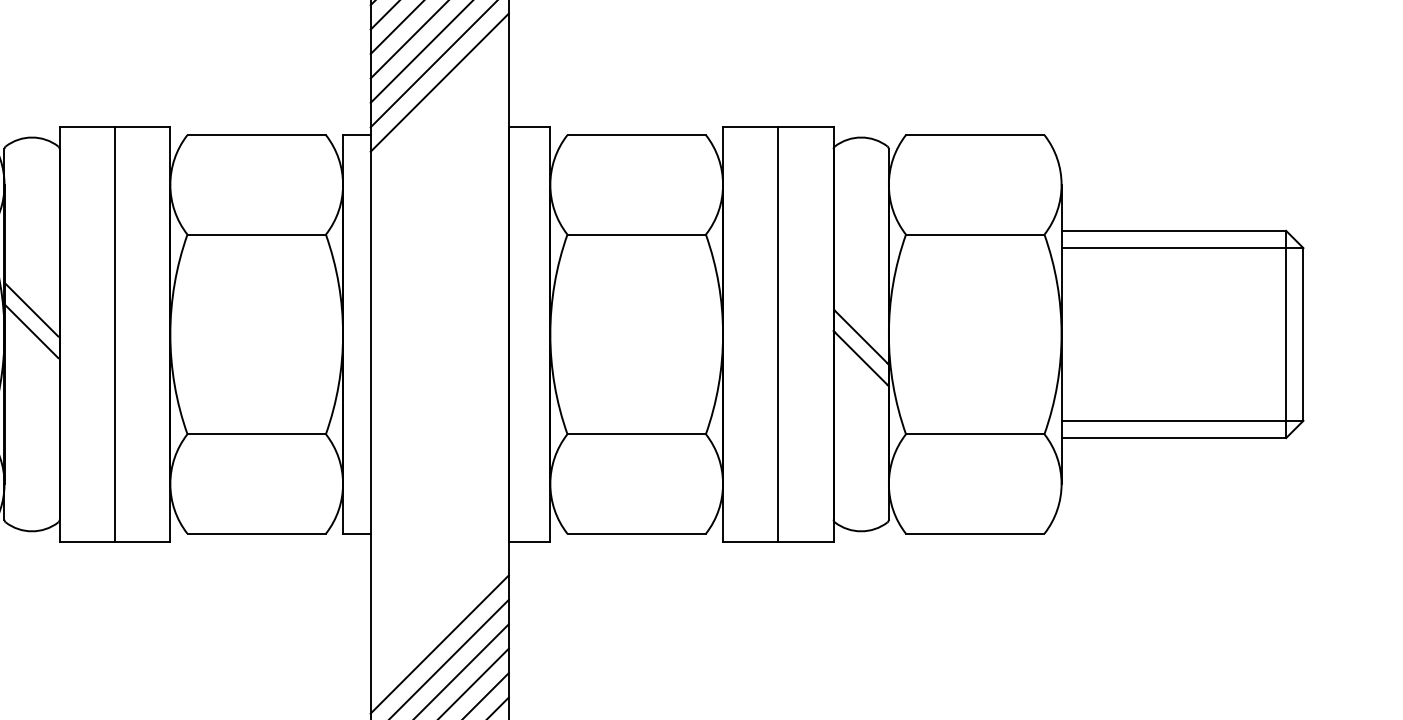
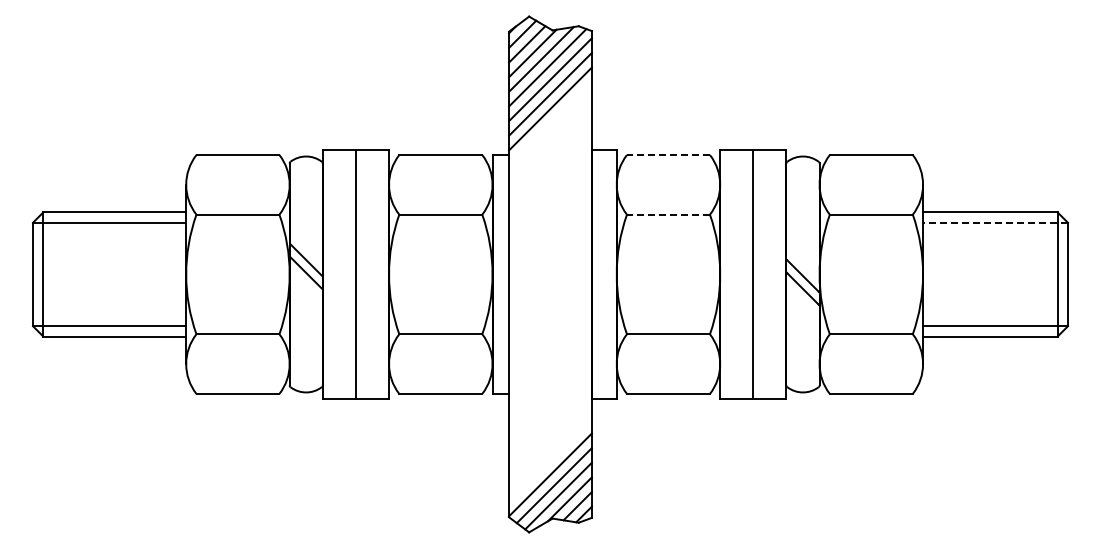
line: (439, 82) -> (550, 123), removed
line: (635, 135) -> (667, 155), solid -> dashed
line: (635, 234) -> (667, 214), solid -> dashed
line: (1182, 247) -> (995, 222), solid -> dashed
line: (439, 643) -> (550, 459), removed

